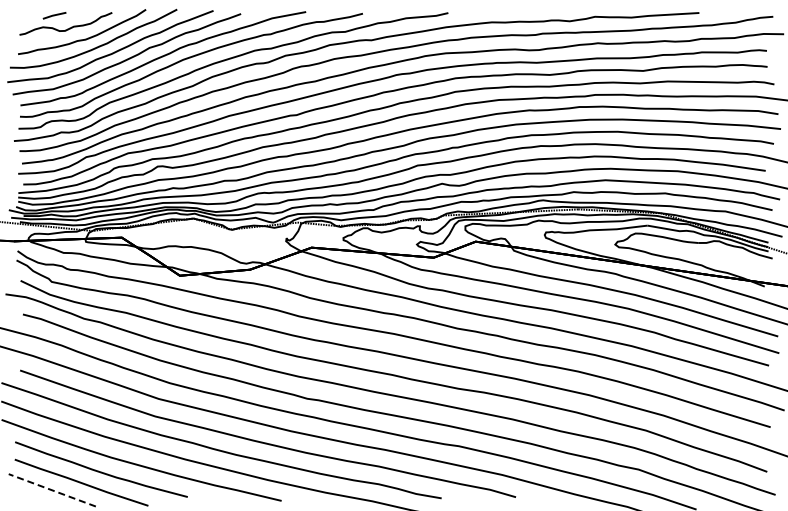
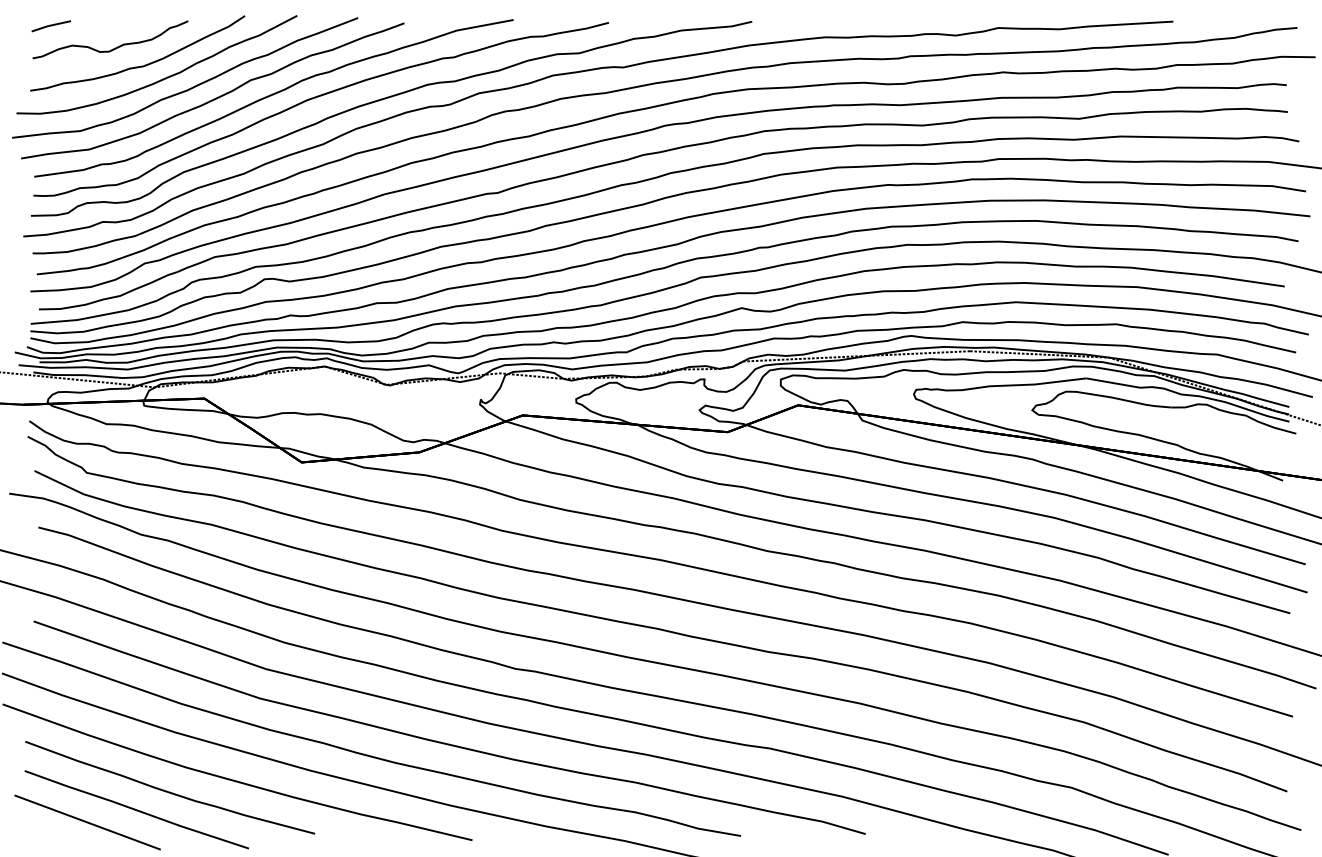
line: (54, 15) -> (51, 25), moved
line: (51, 490) -> (86, 822), dashed -> solid

